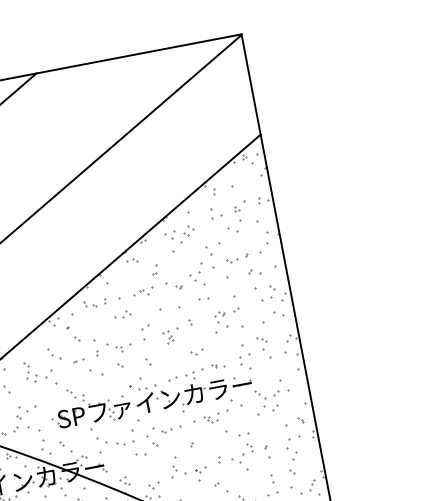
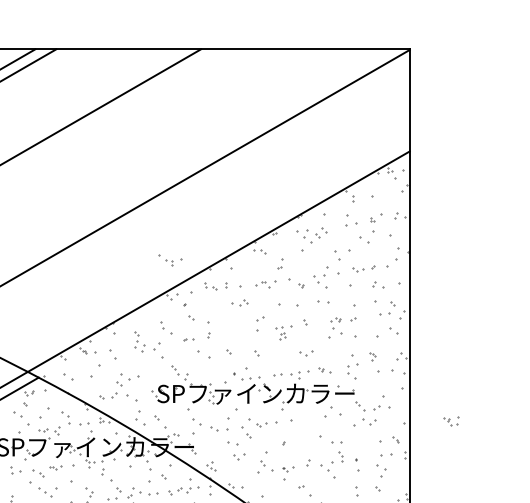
part: (262, 343) -> (372, 356), size x0.6
part: (119, 346) -> (170, 260), moved
part: (211, 418) -> (451, 421), moved
part: (154, 485) -> (239, 456), moved

